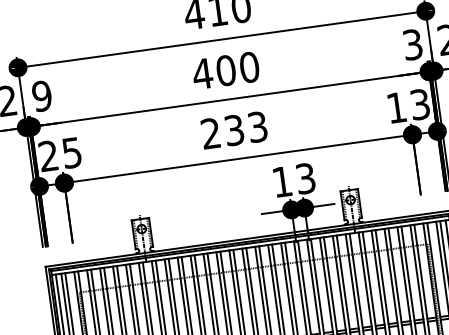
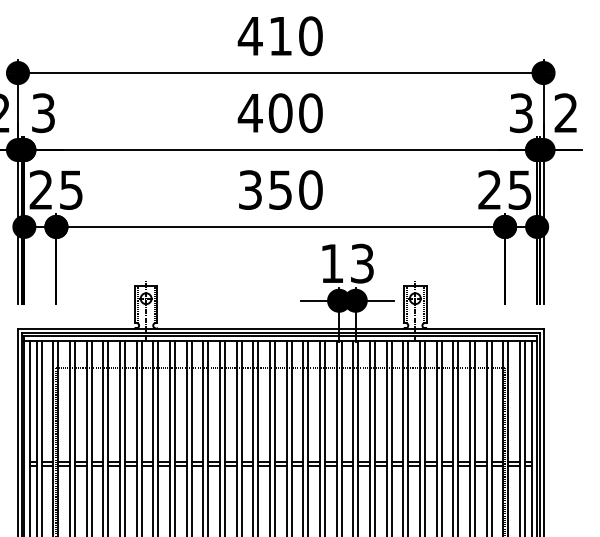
text: (42, 95) -> (43, 112), 9 -> 3
text: (408, 105) -> (504, 189), 13 -> 25
text: (234, 129) -> (280, 189), 233 -> 350

